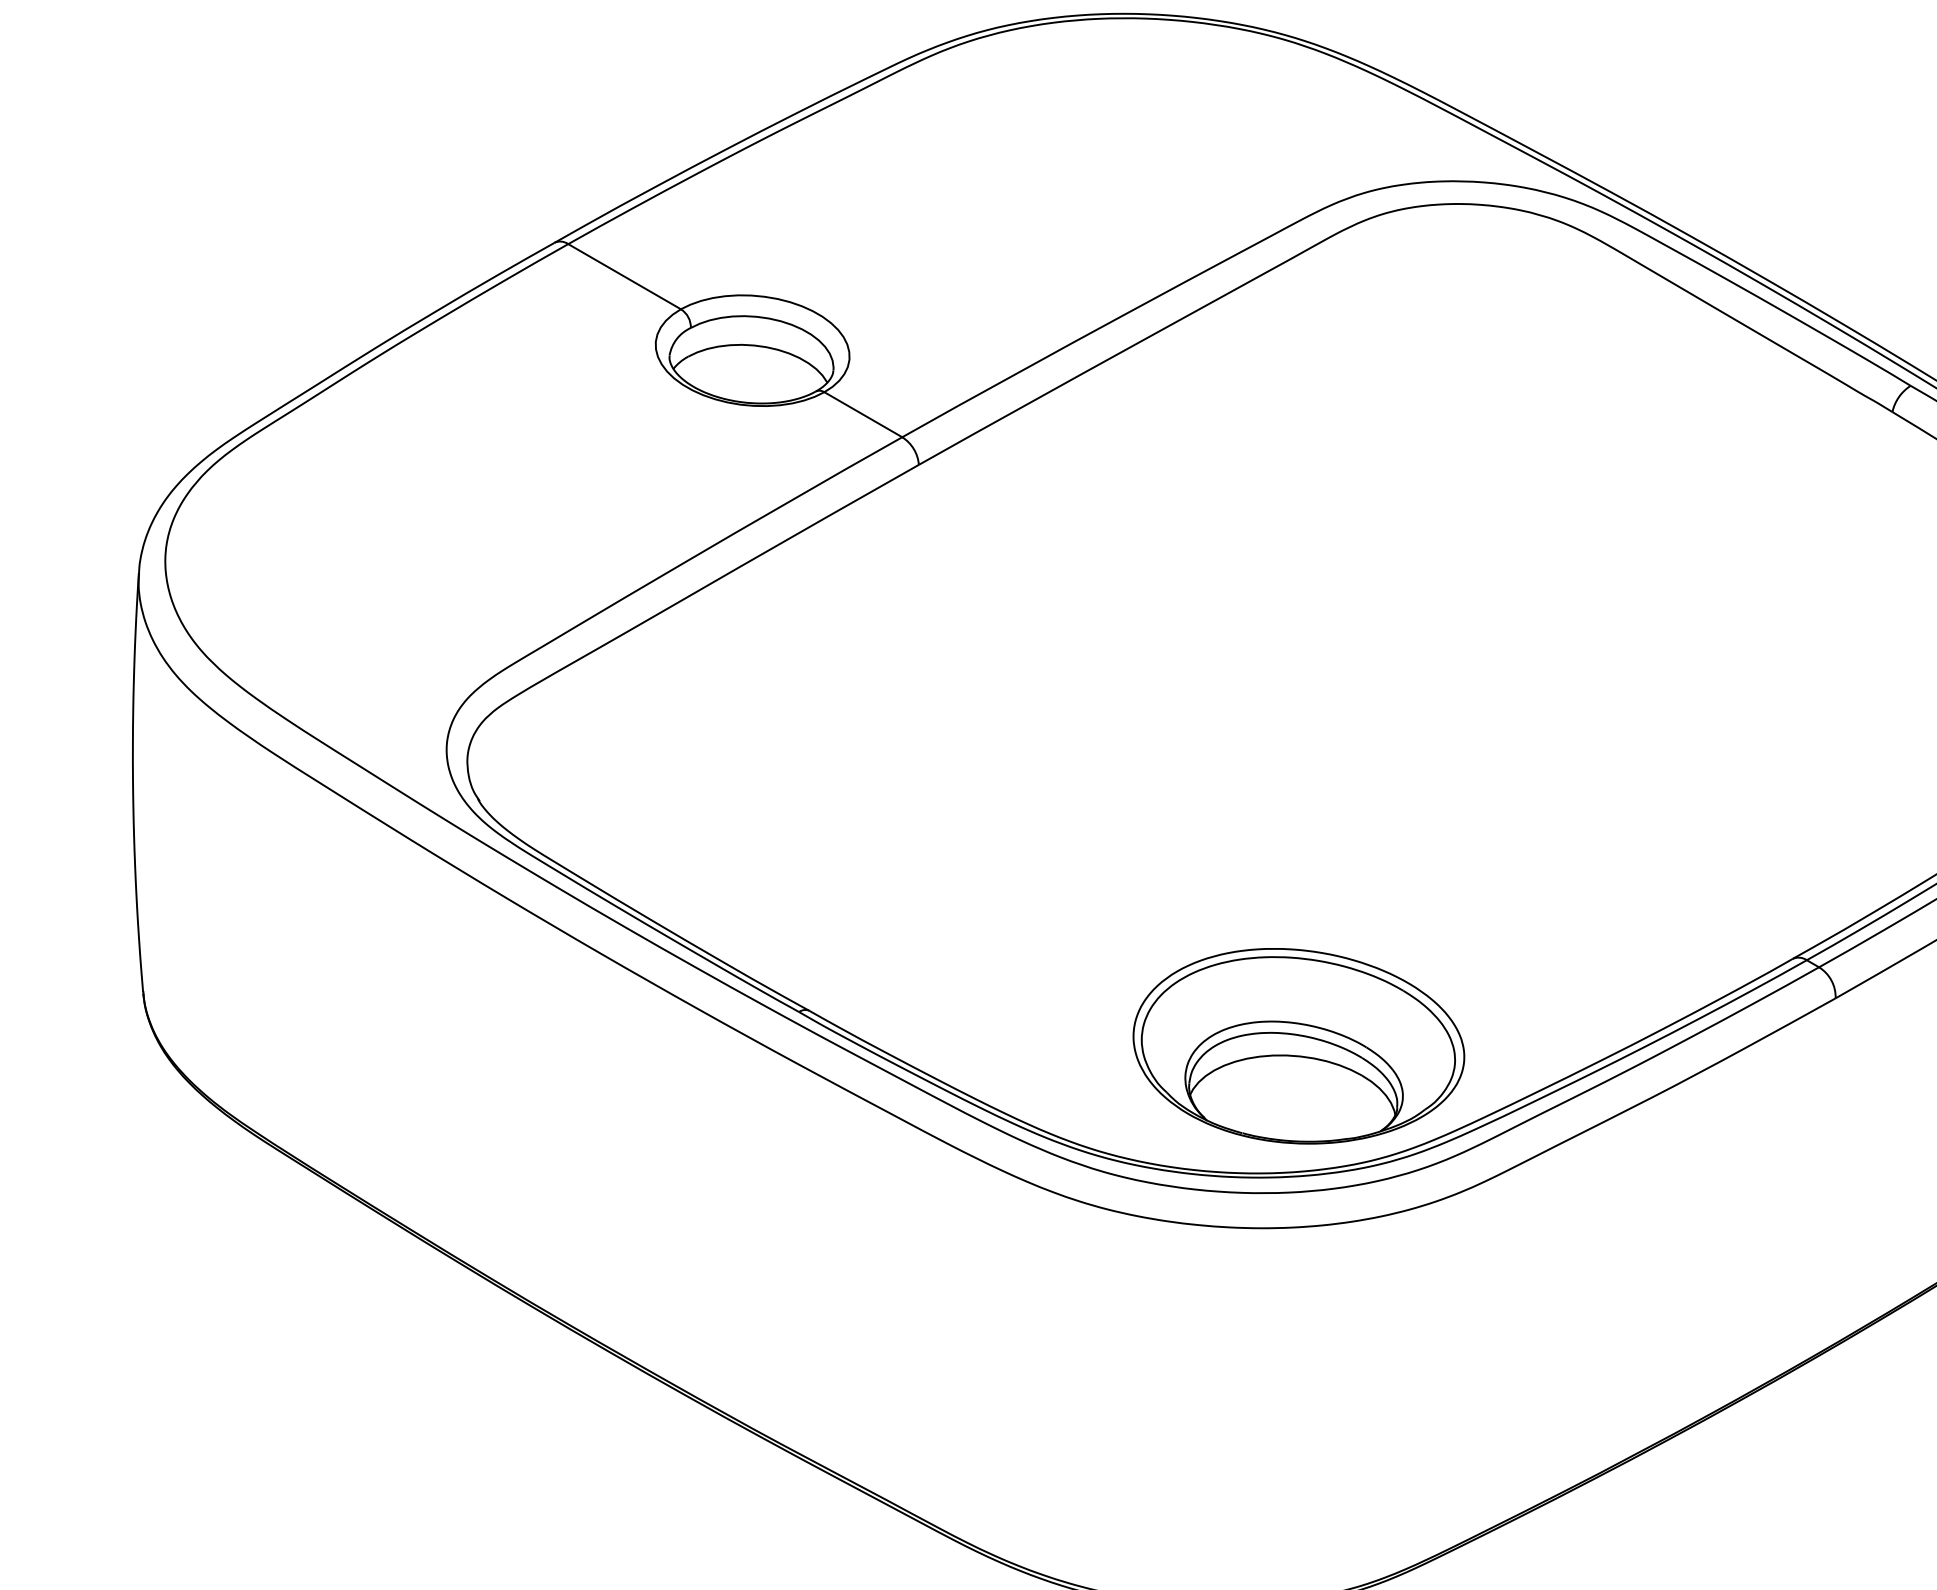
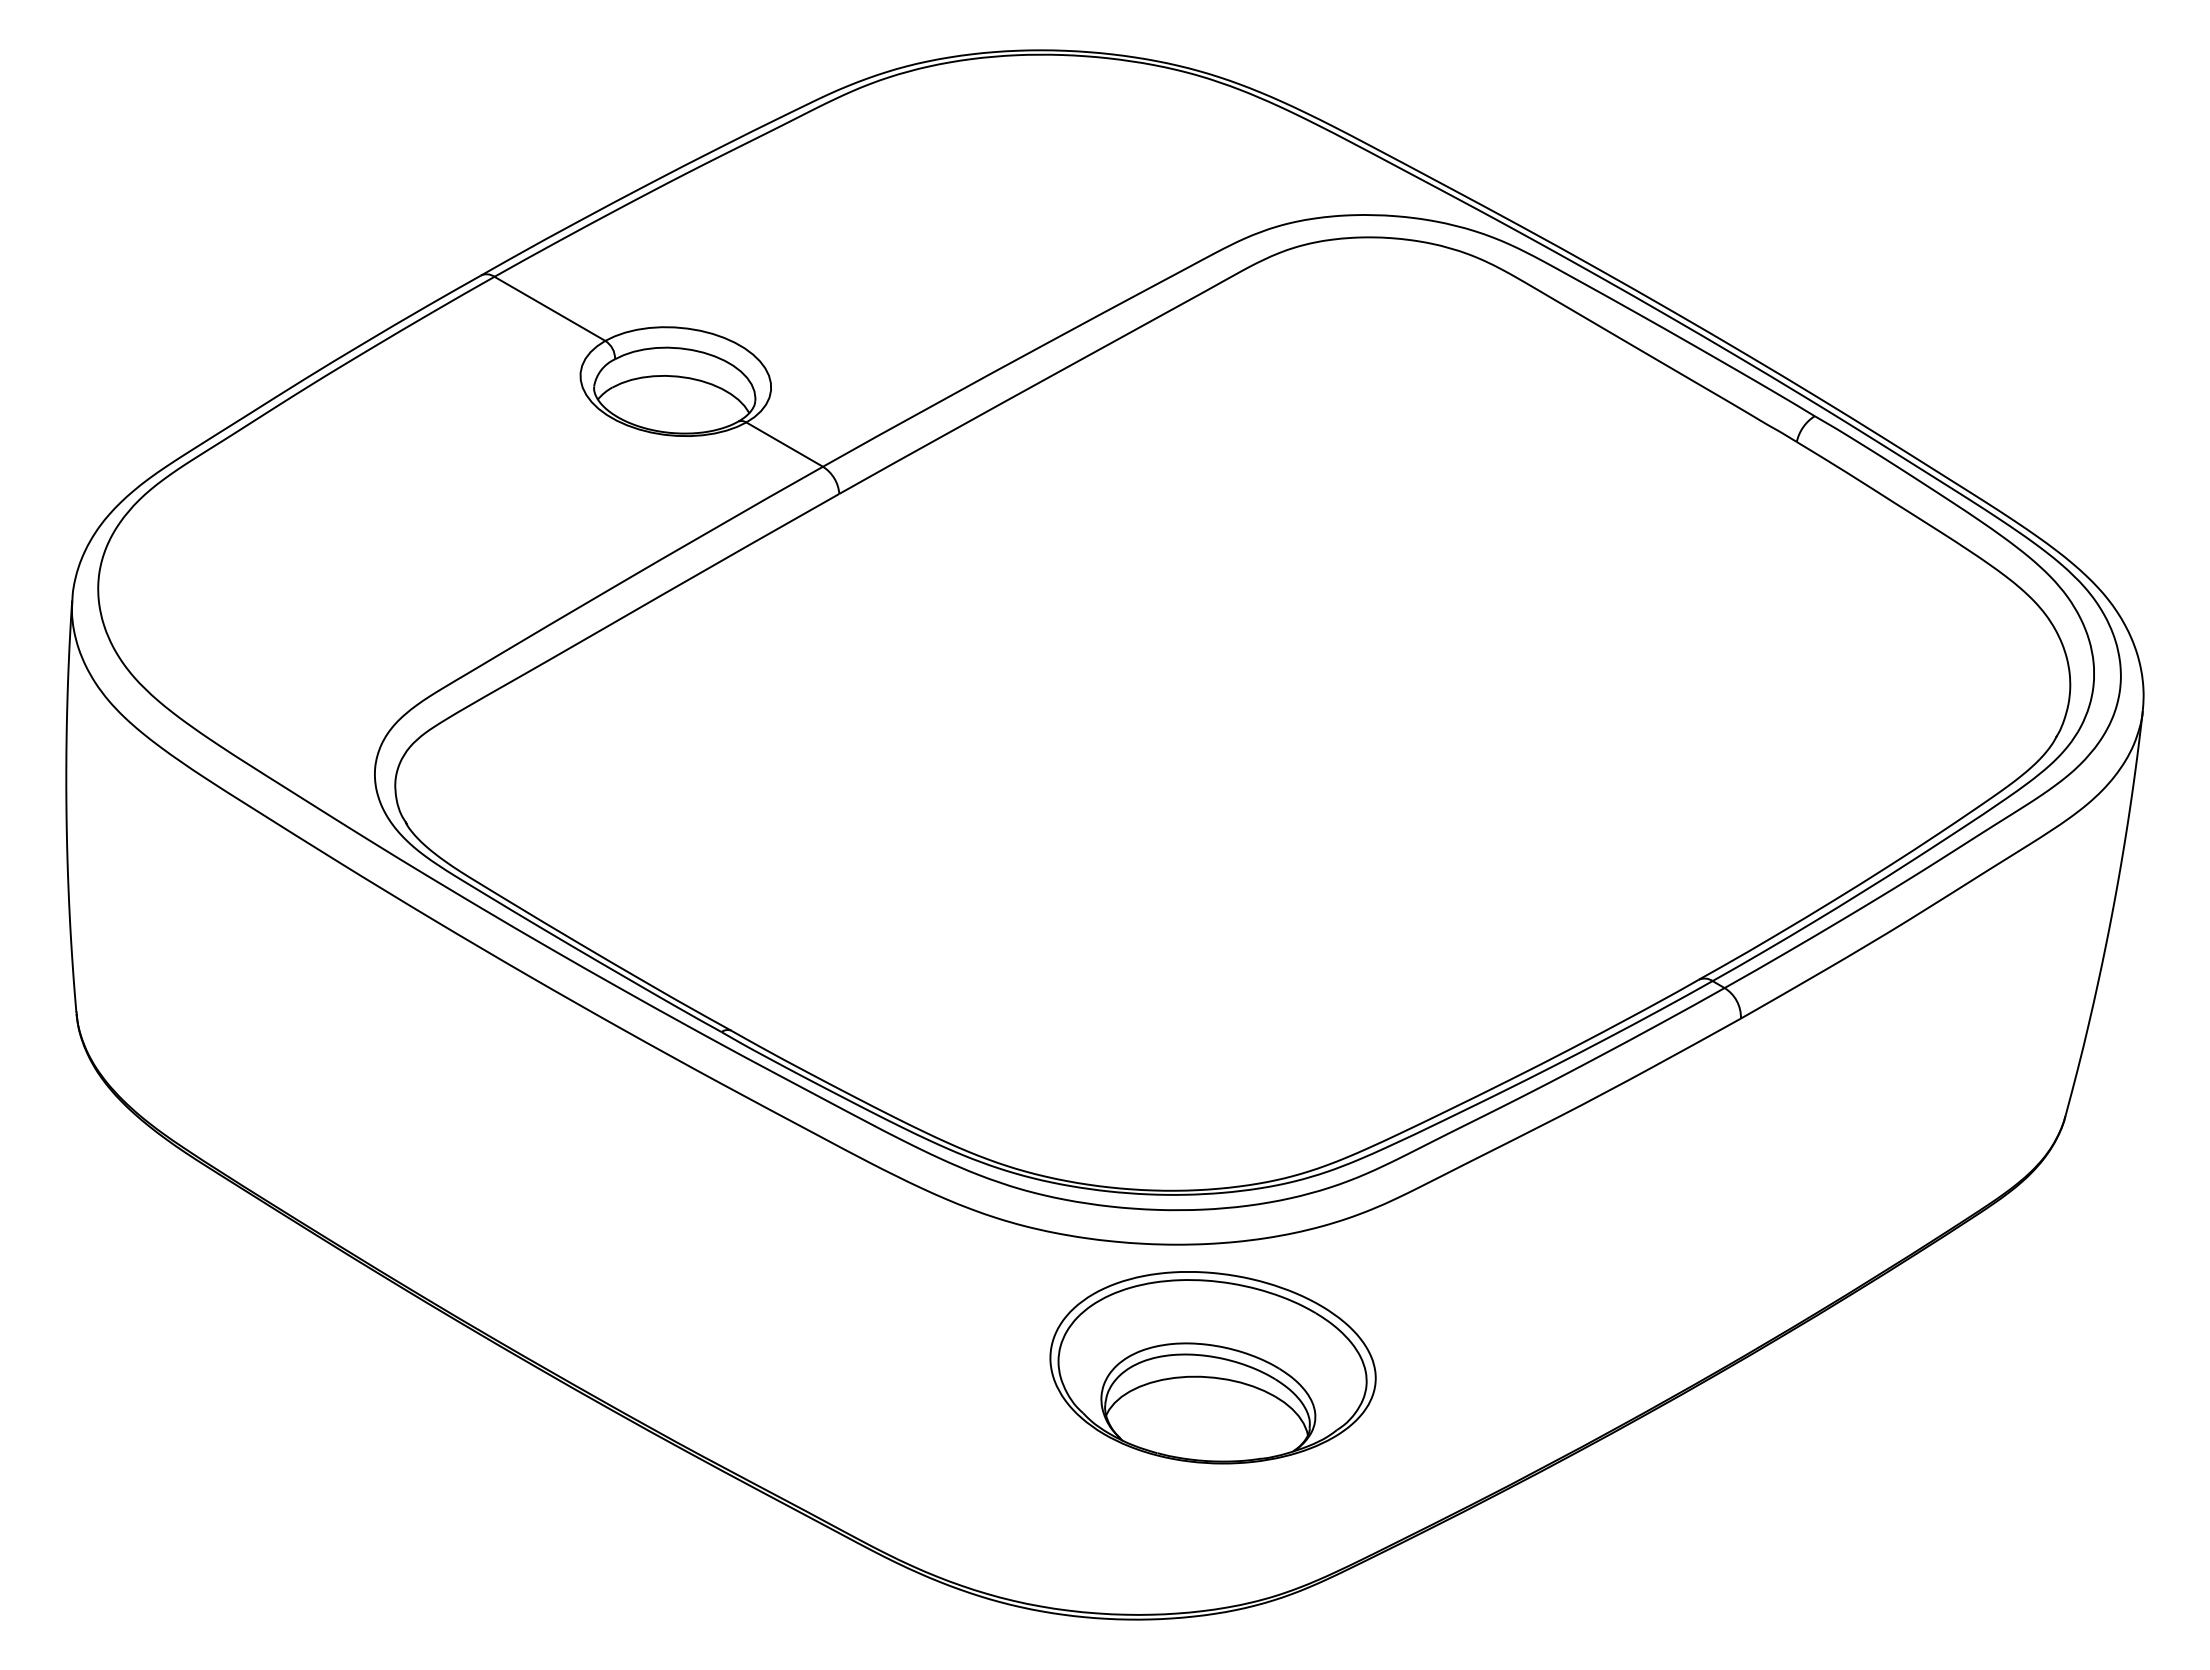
part: (1298, 1046) -> (1212, 1367), moved

